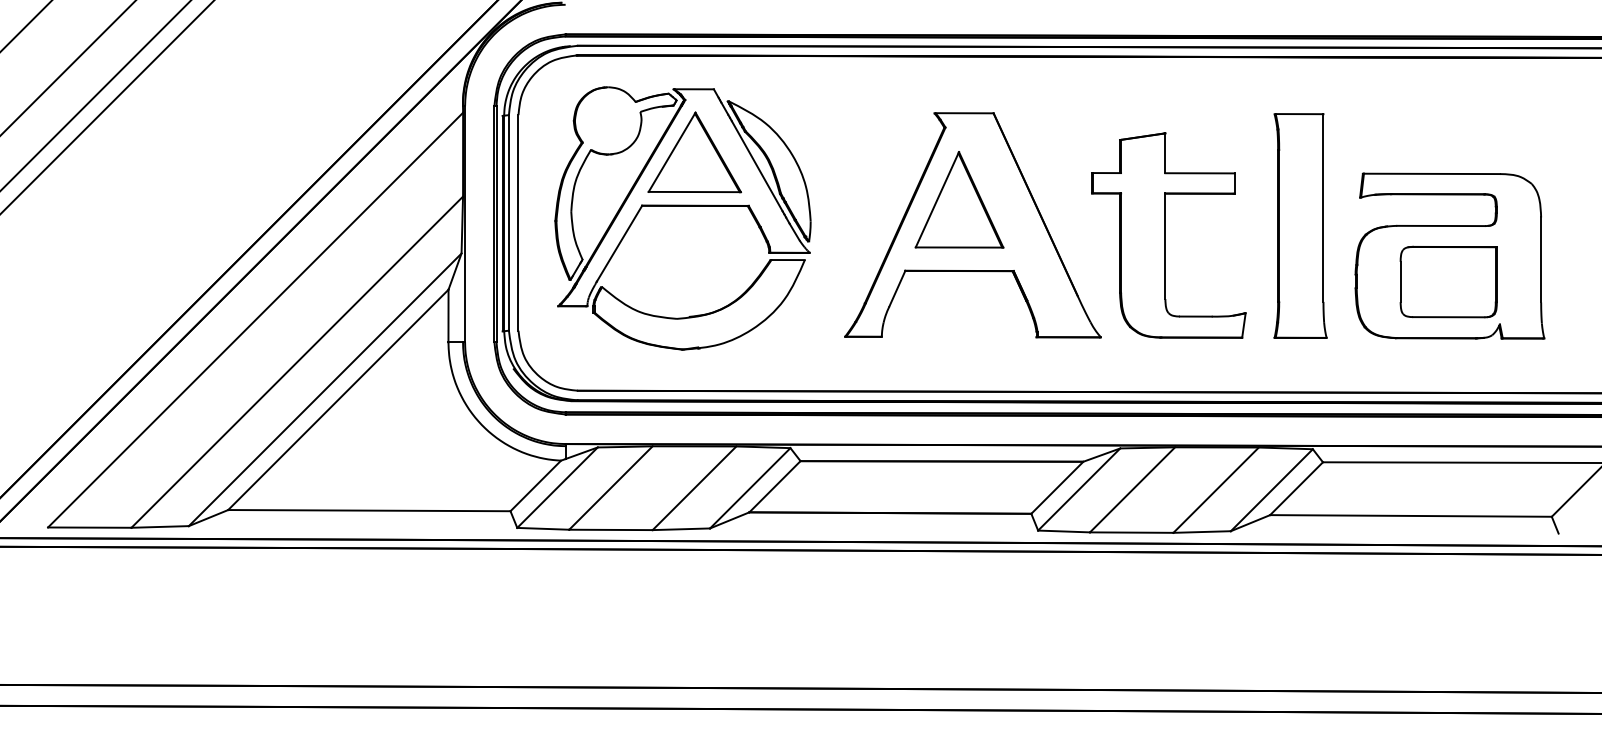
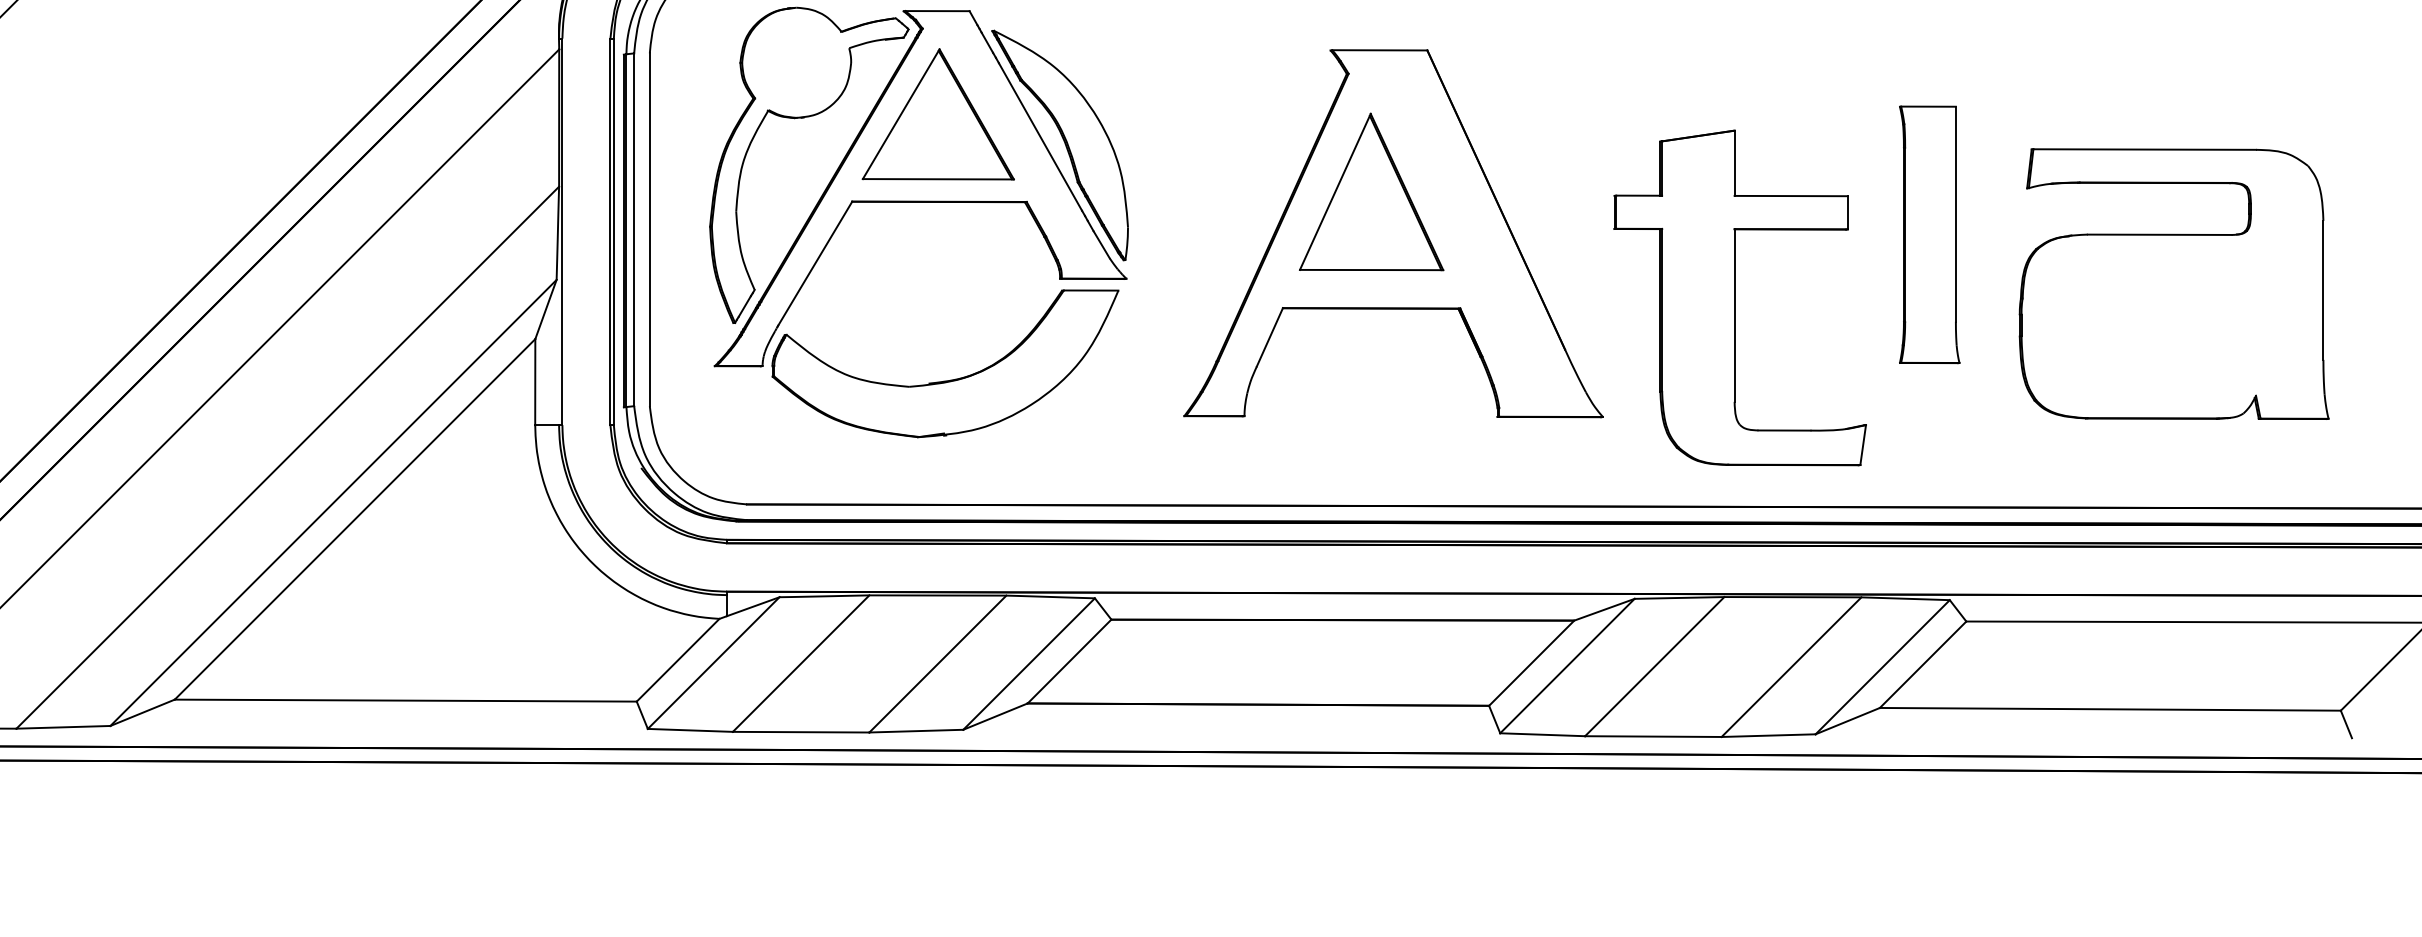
part: (1300, 225) -> (1929, 234), size x0.7
part: (1168, 235) -> (1739, 297), moved
part: (1448, 281) -> (2171, 325), removed

